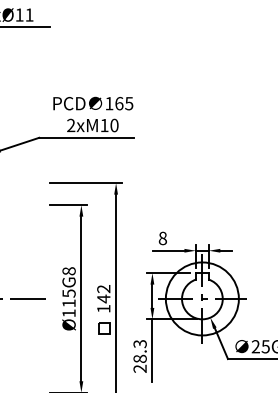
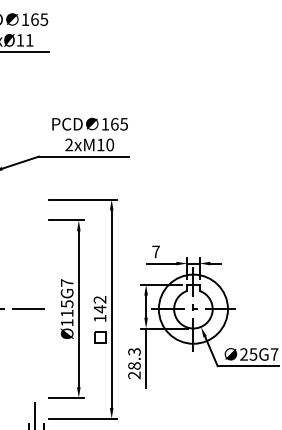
text: (162, 238) -> (155, 251), 8 -> 7
text: (68, 270) -> (66, 282), Ø115G8 -> Ø115G7

